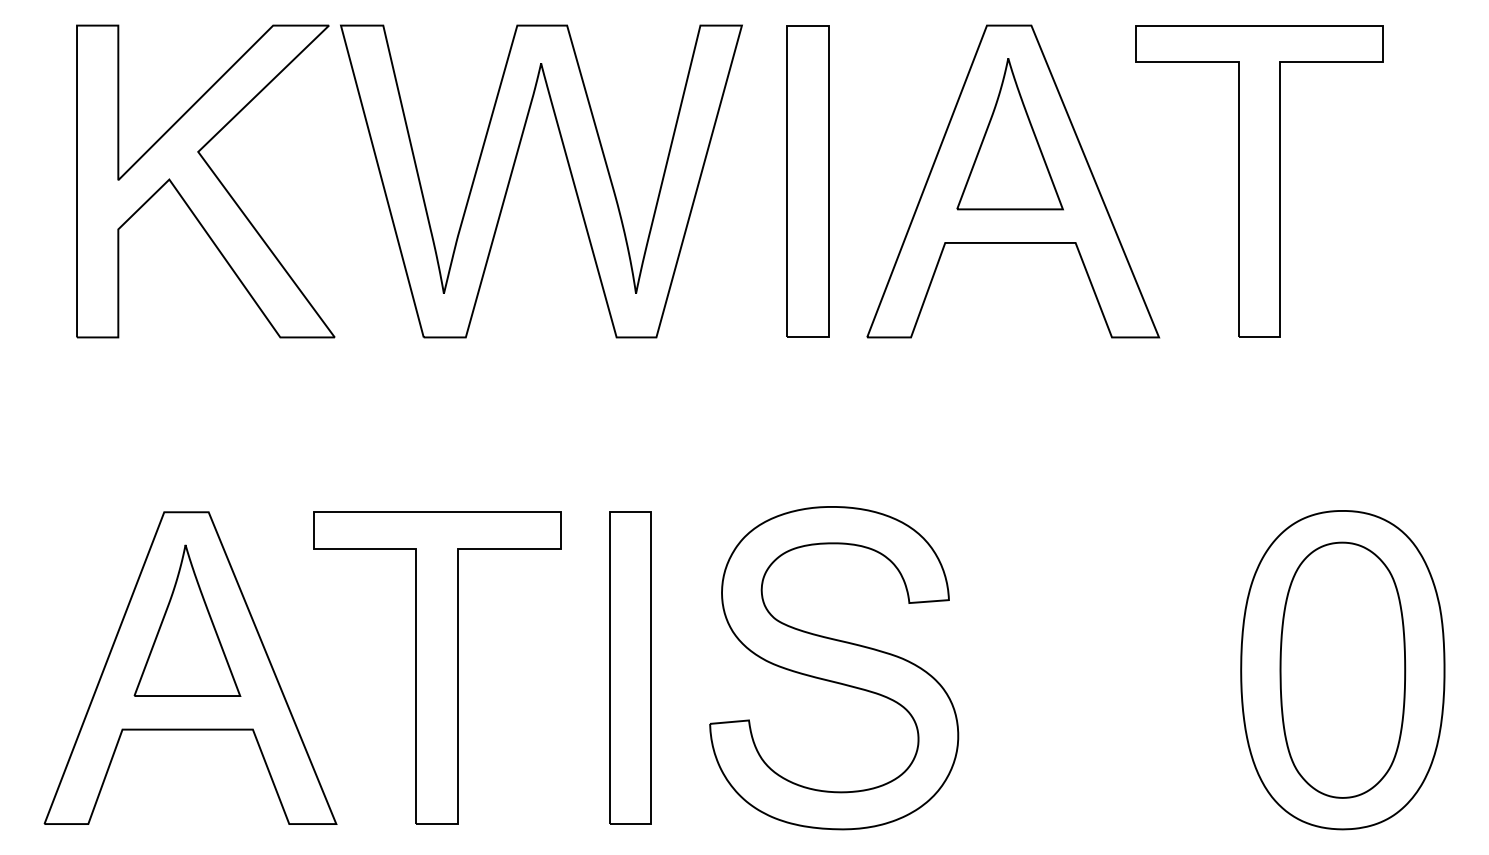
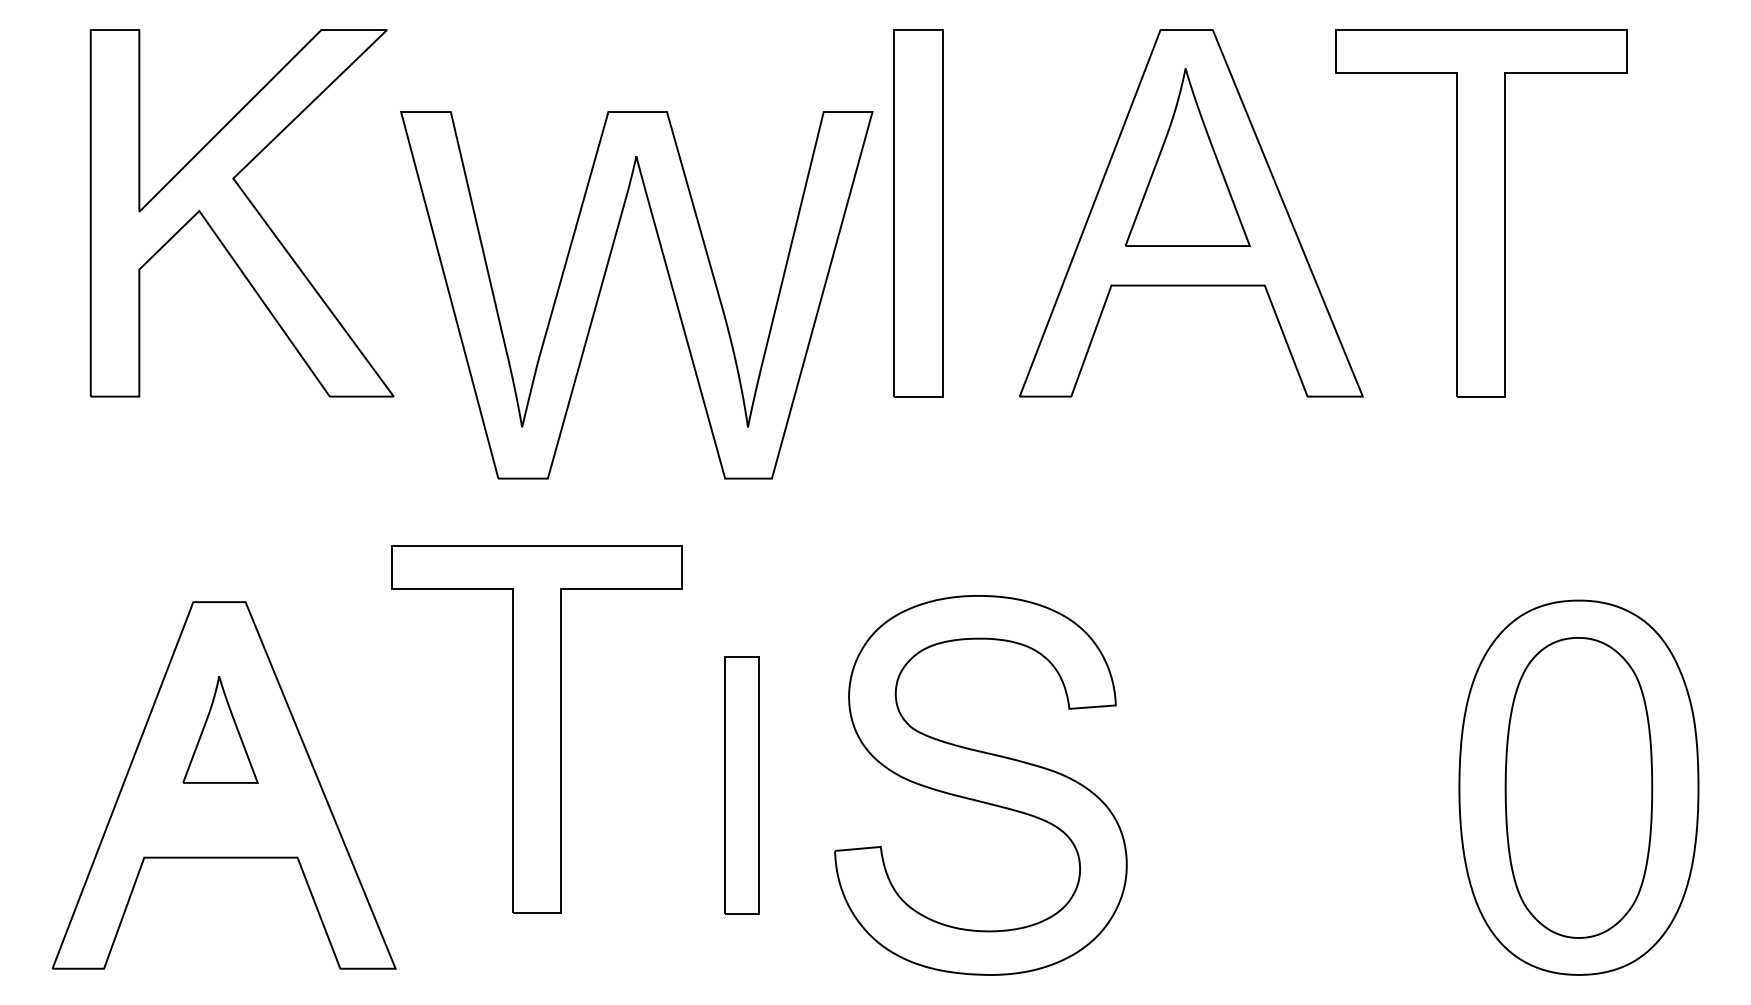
part: (513, 171) -> (603, 283), moved
part: (808, 181) -> (918, 213), moved
part: (187, 620) -> (220, 729), size x0.6
part: (436, 668) -> (536, 729), moved
part: (630, 668) -> (741, 785), size x0.7

